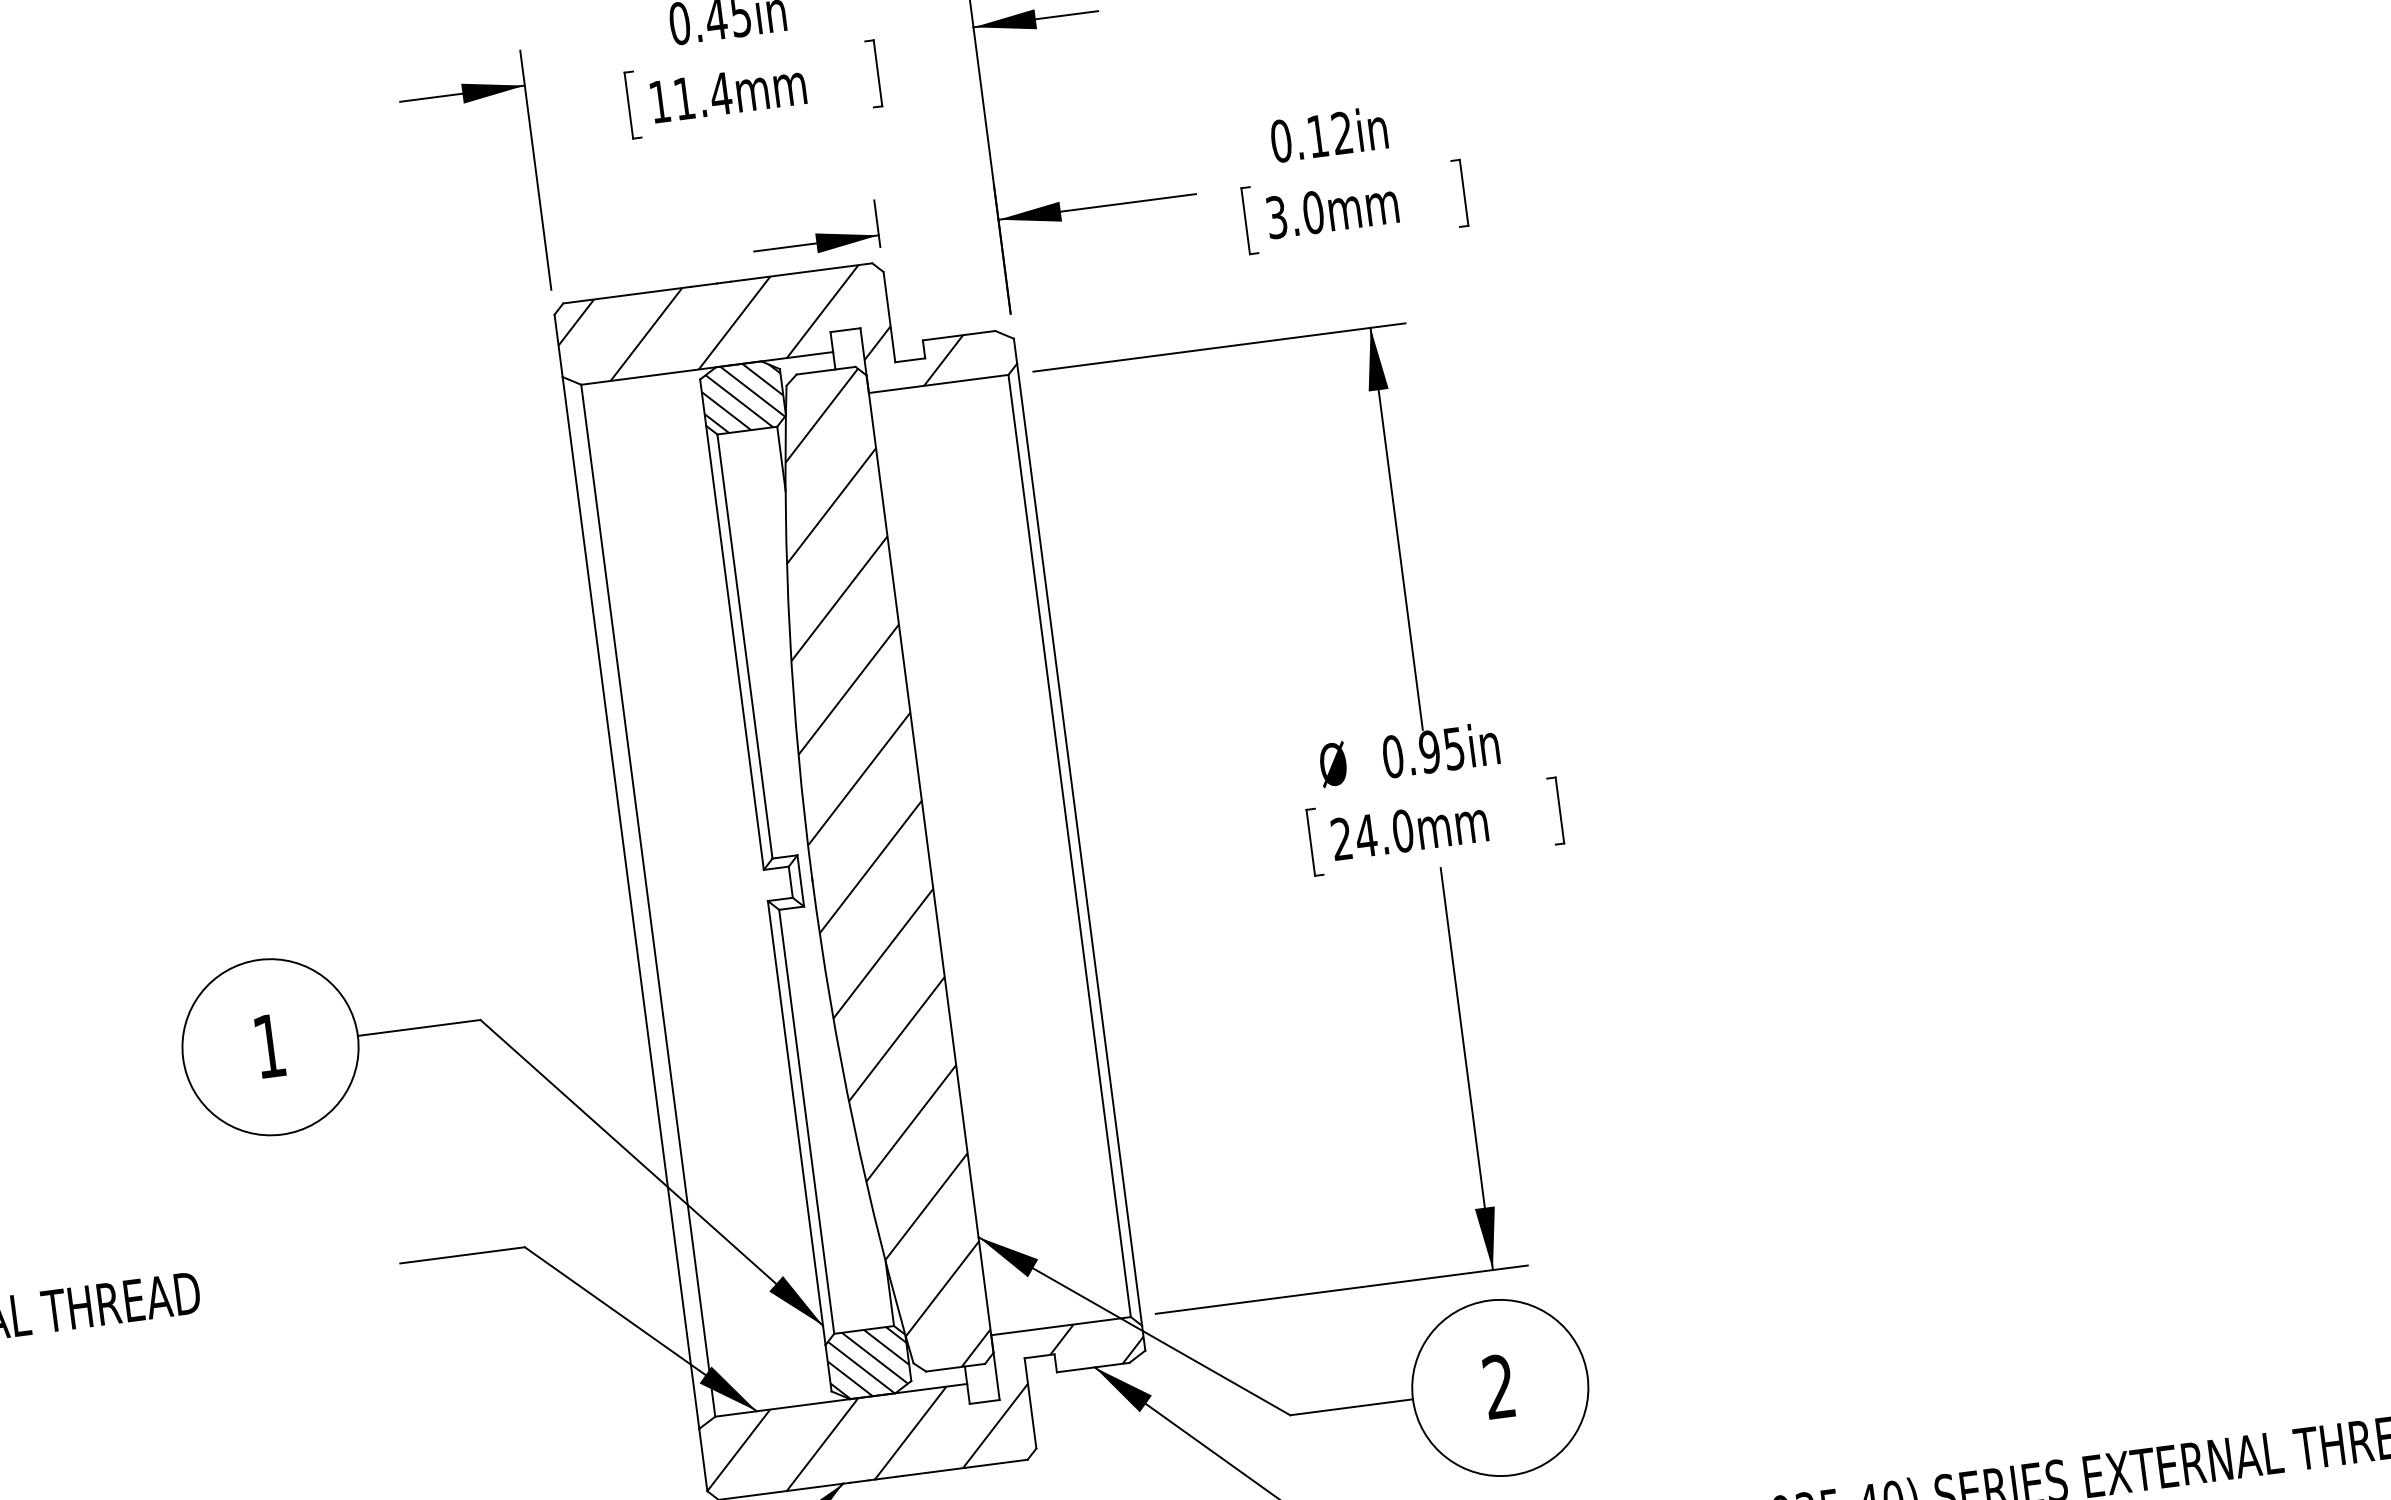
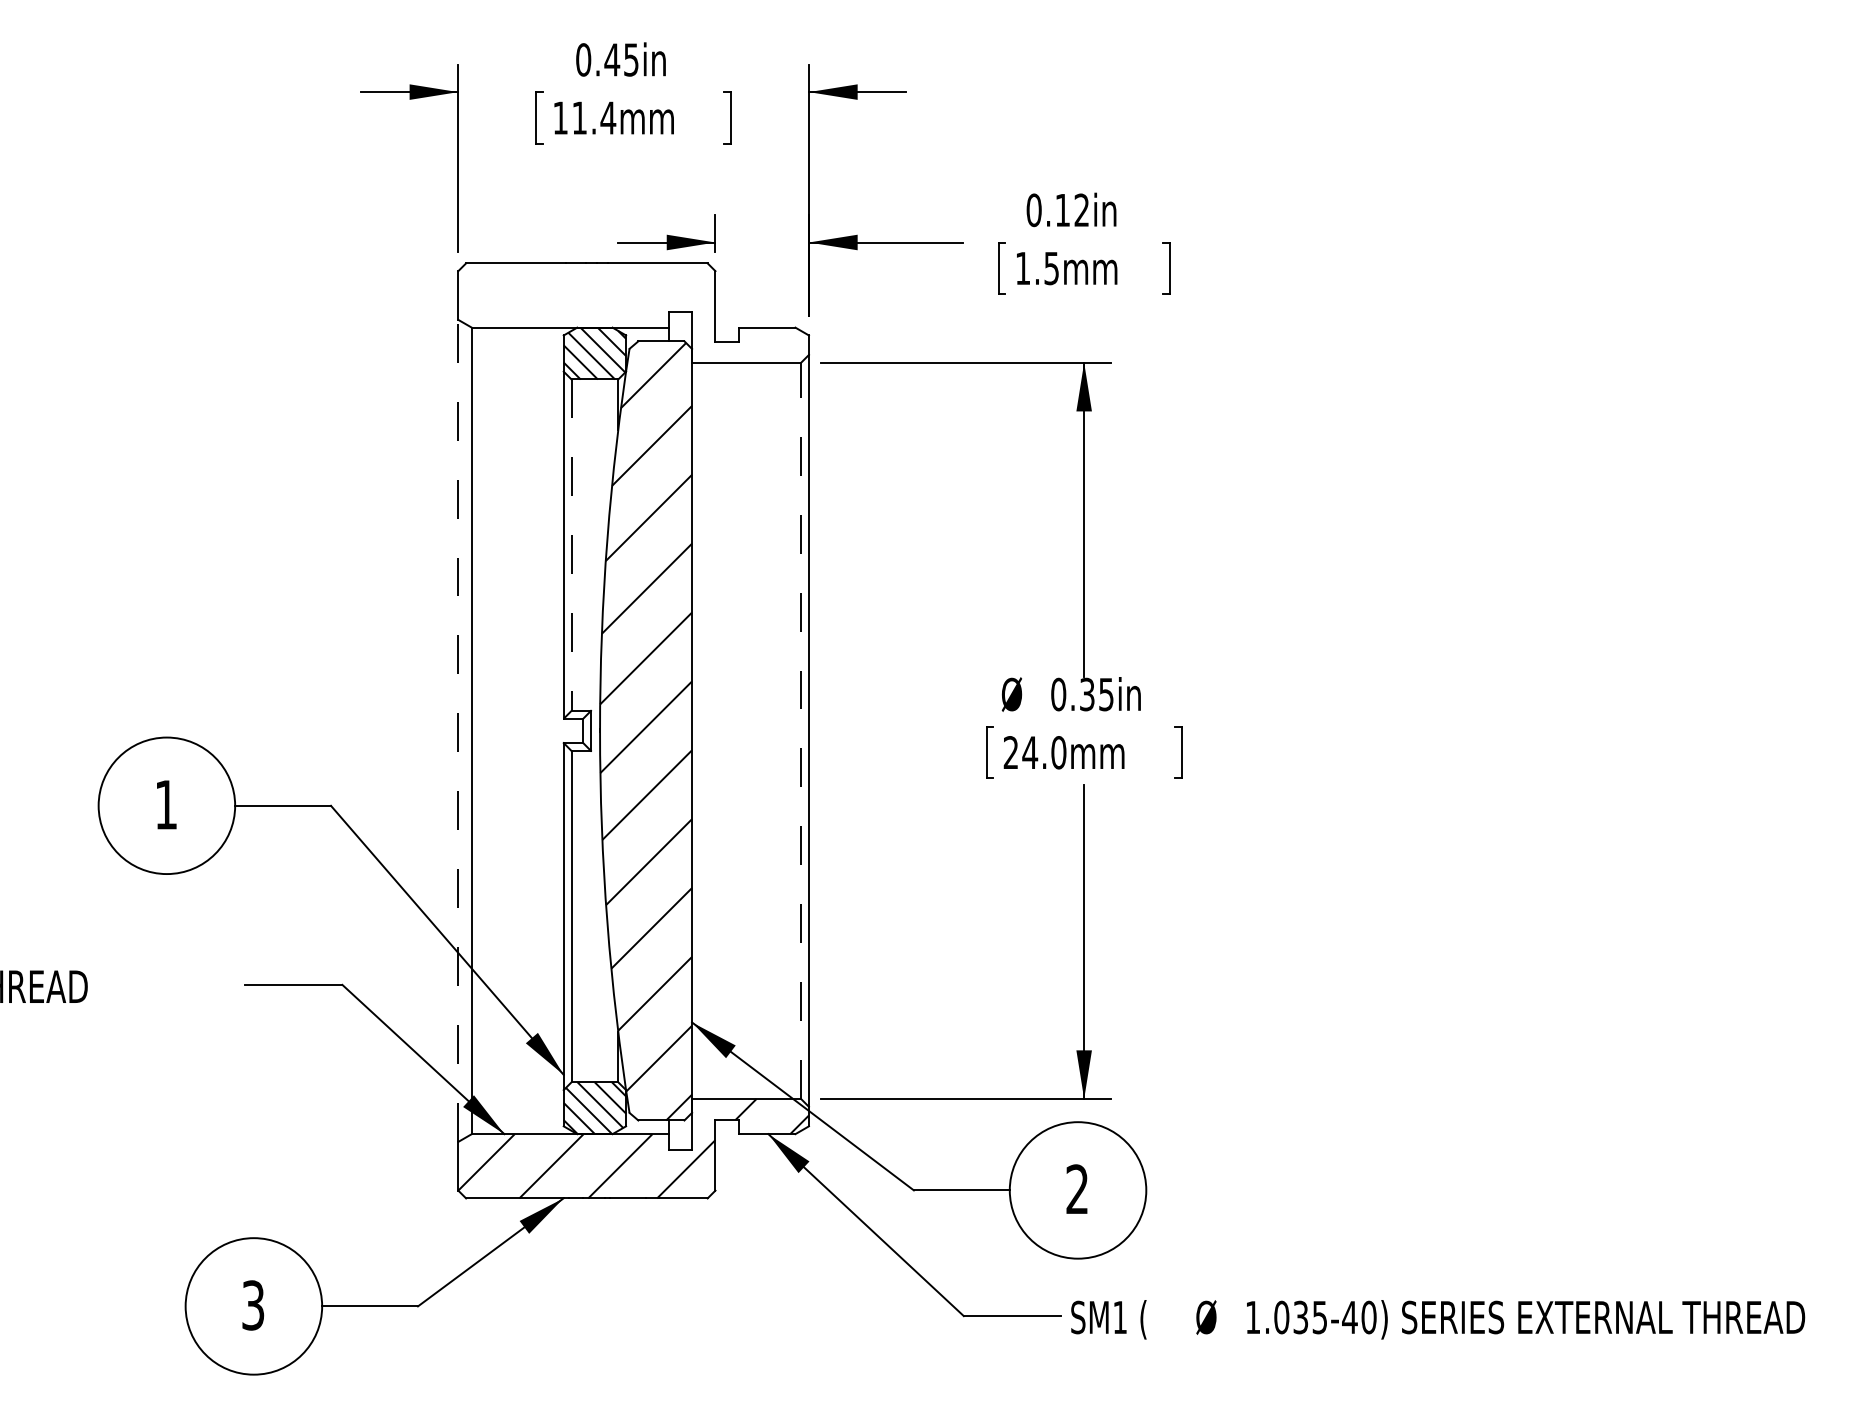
text: (1295, 215) -> (1037, 268), 3.0mm -> 1.5mm
hatch: (761, 341) -> (614, 312), removed
line: (744, 646) -> (571, 545), solid -> dashed
text: (1428, 752) -> (1086, 694), 0.95in -> 0.35in
line: (1070, 845) -> (801, 730), solid -> dashed
line: (631, 902) -> (458, 730), solid -> dashed

